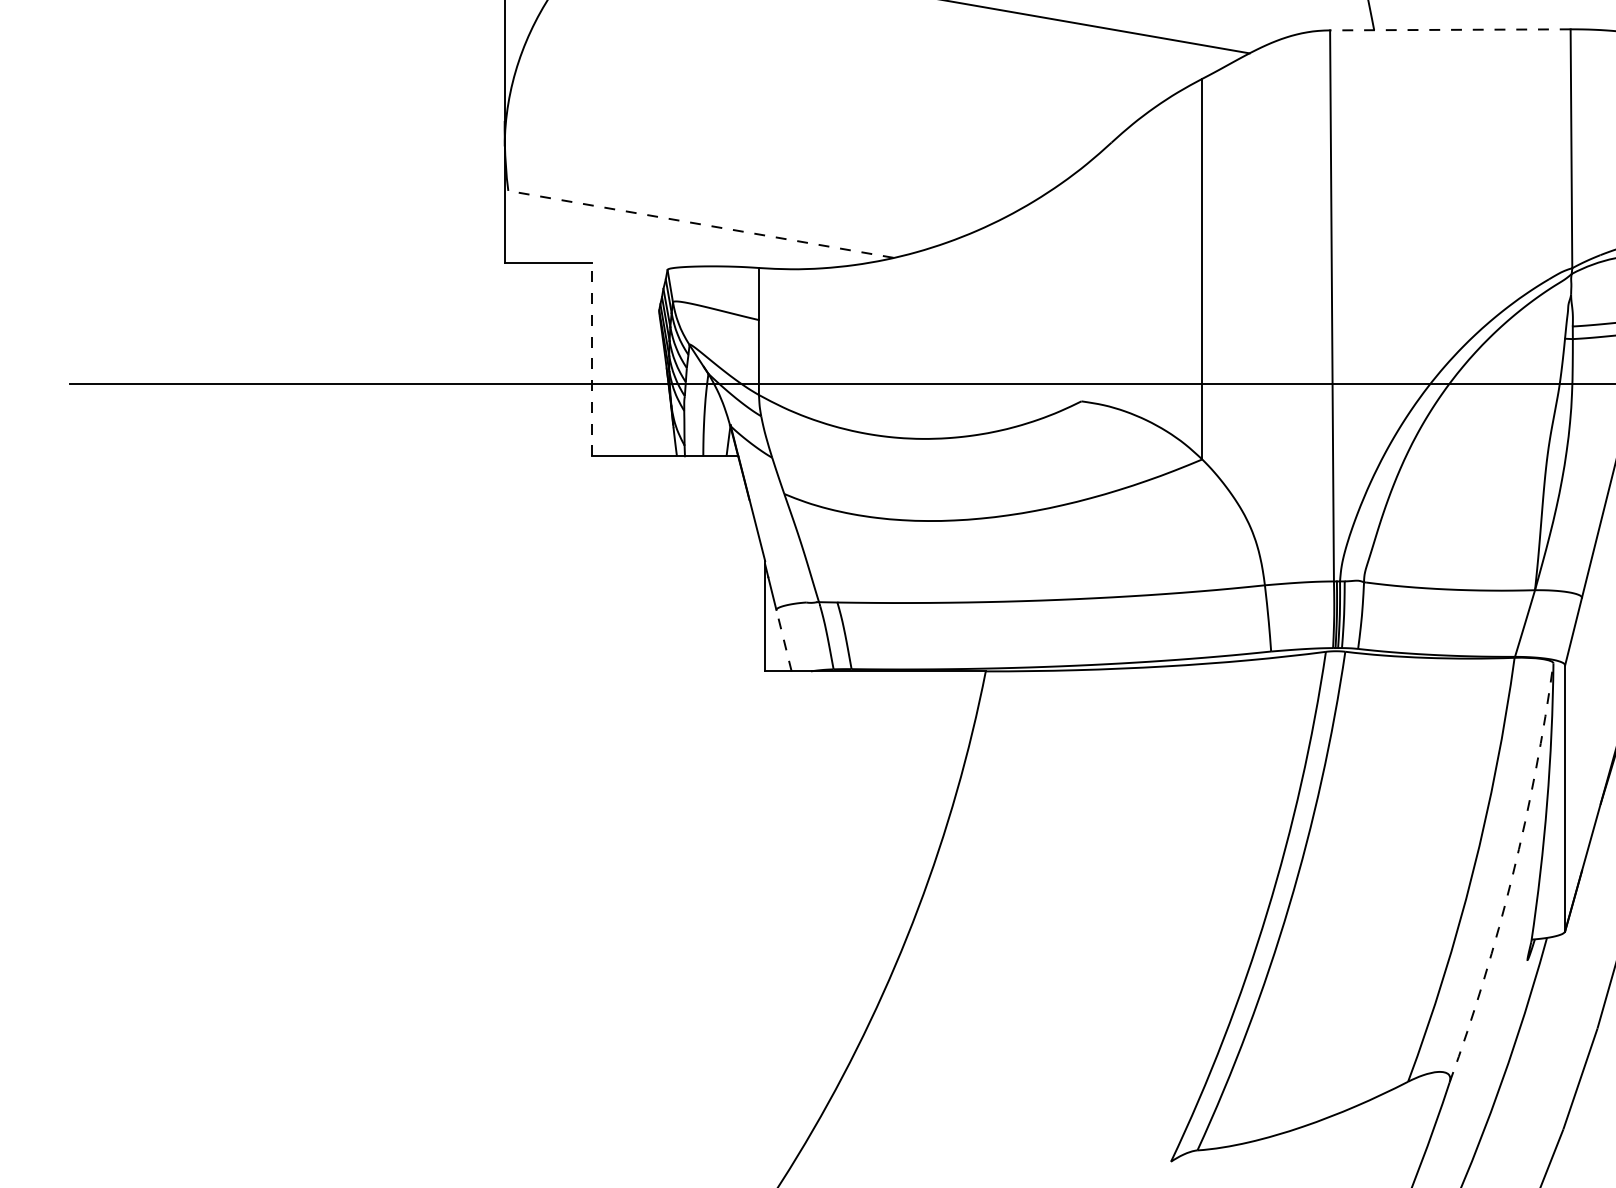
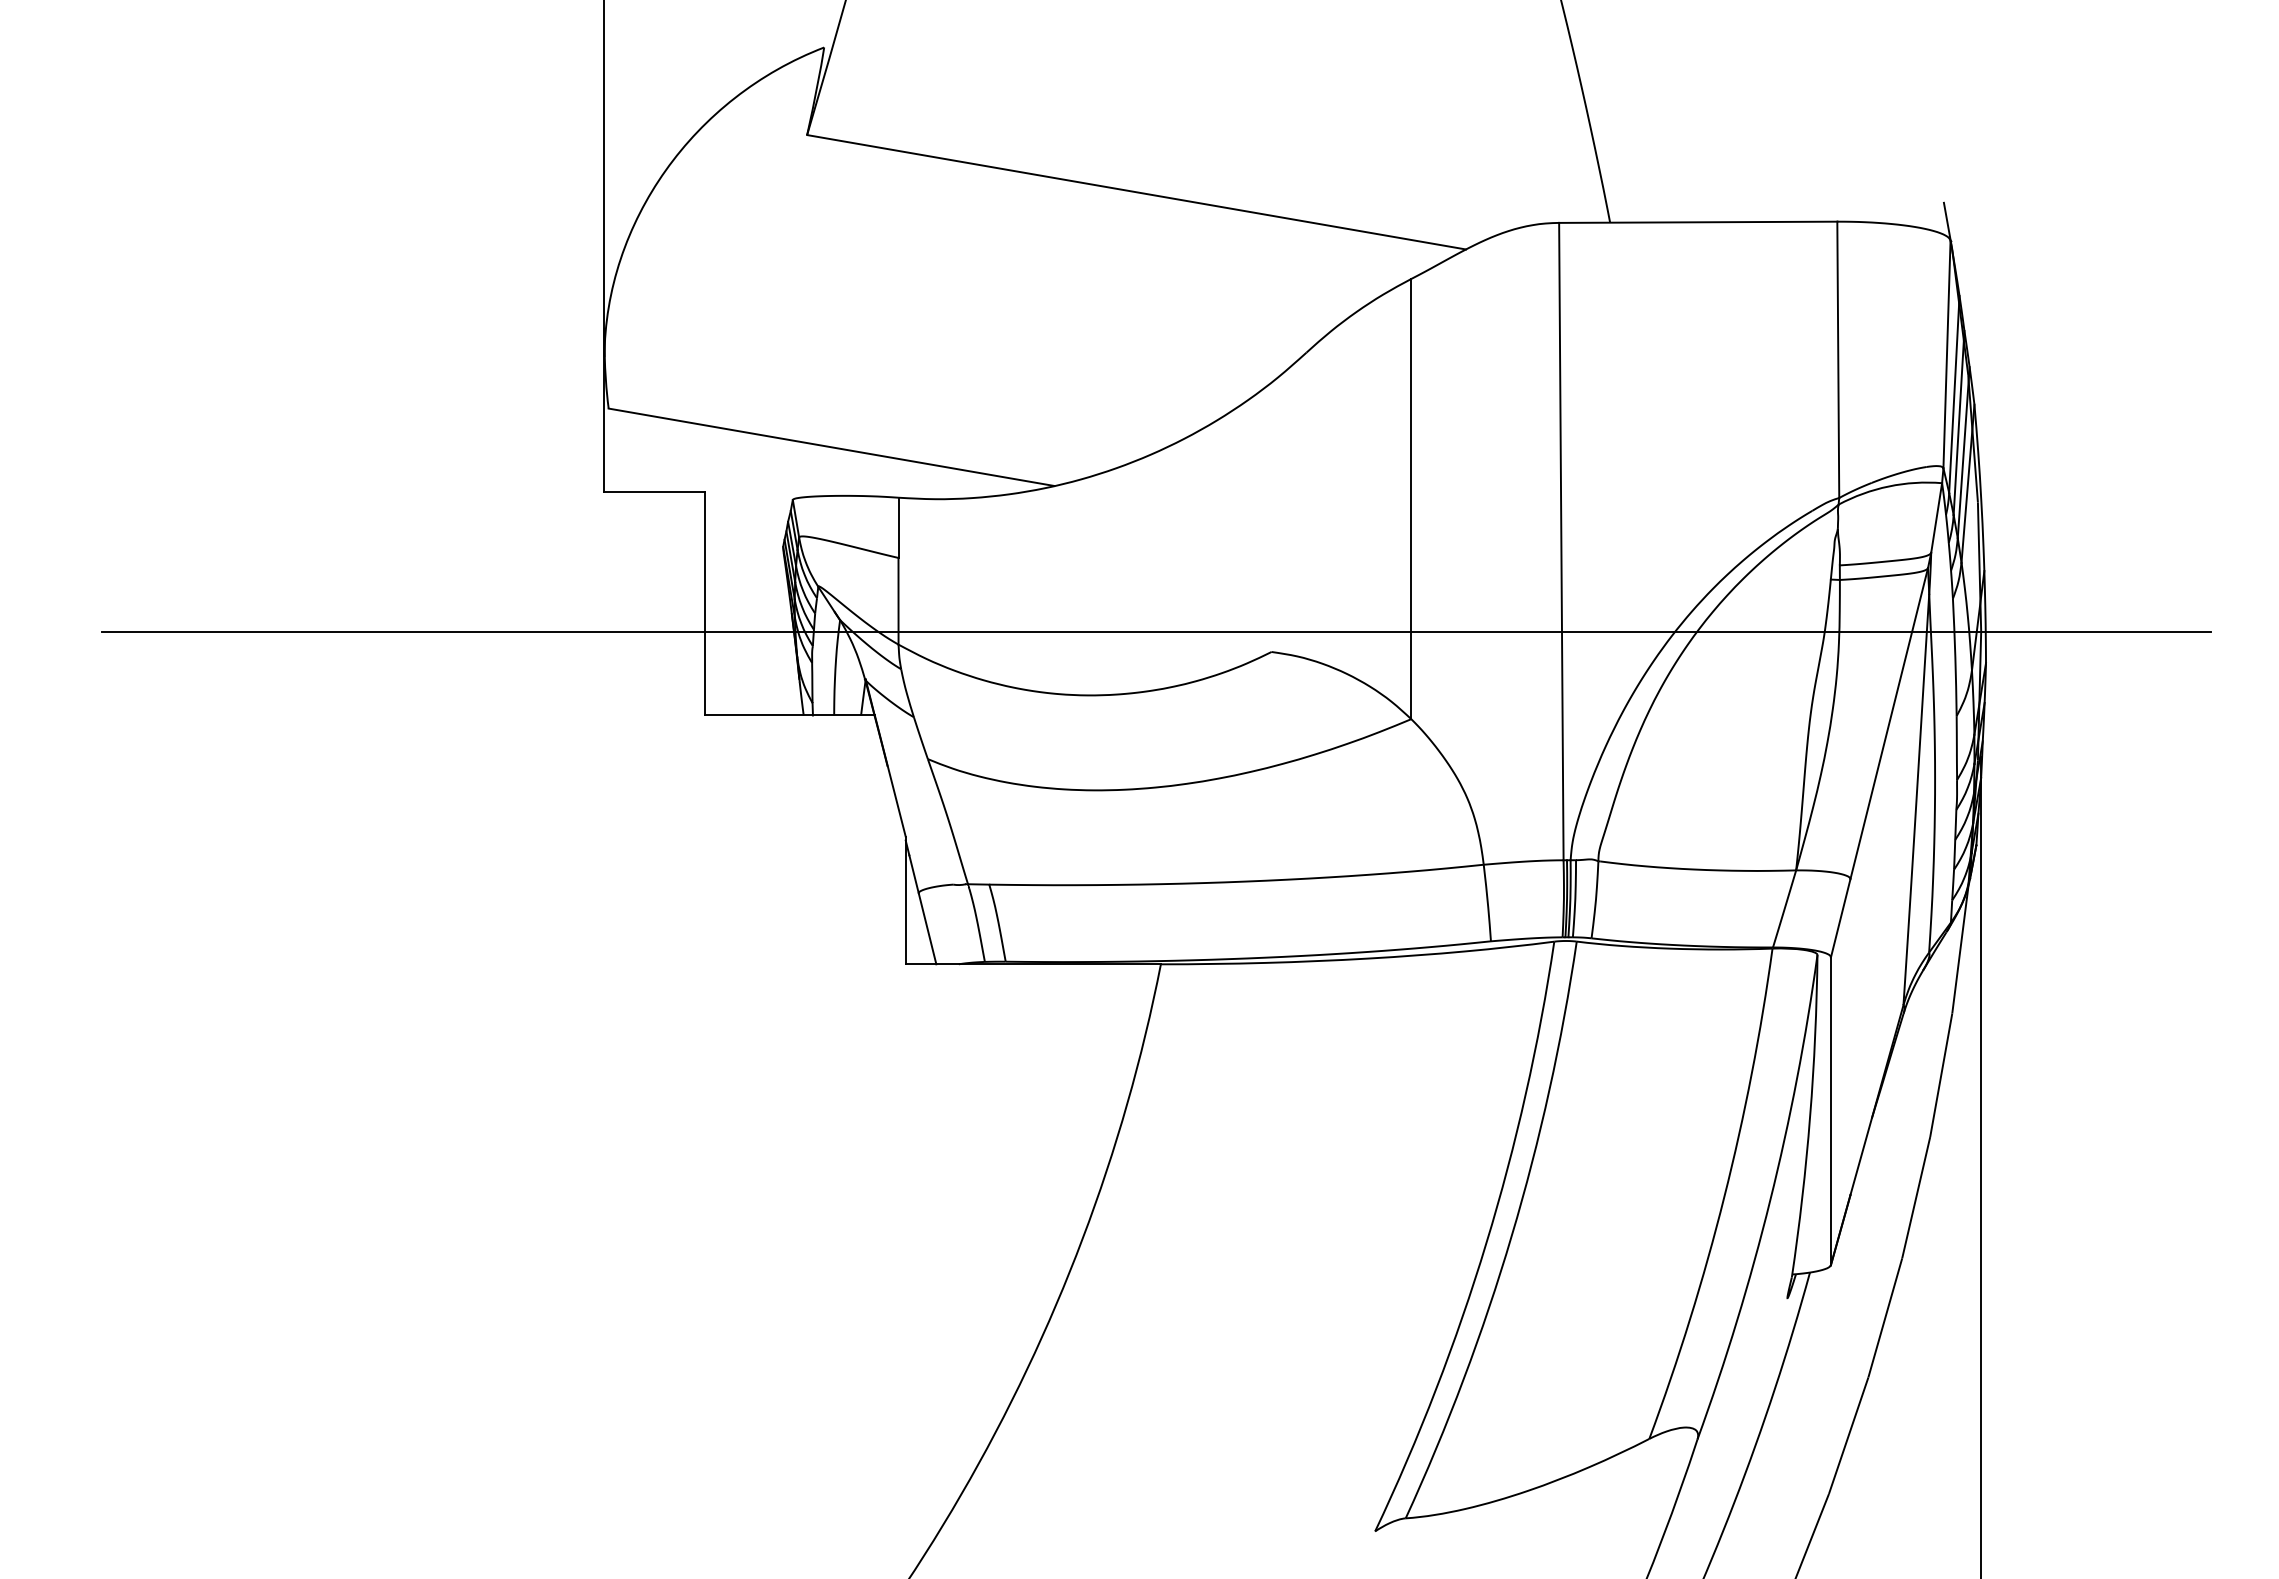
line: (1449, 30) -> (1697, 222), dashed -> solid
line: (700, 224) -> (830, 447), dashed -> solid
line: (592, 359) -> (705, 603), dashed -> solid
line: (783, 640) -> (927, 928), dashed -> solid
arc: (1512, 875) -> (1770, 1200), dashed -> solid

